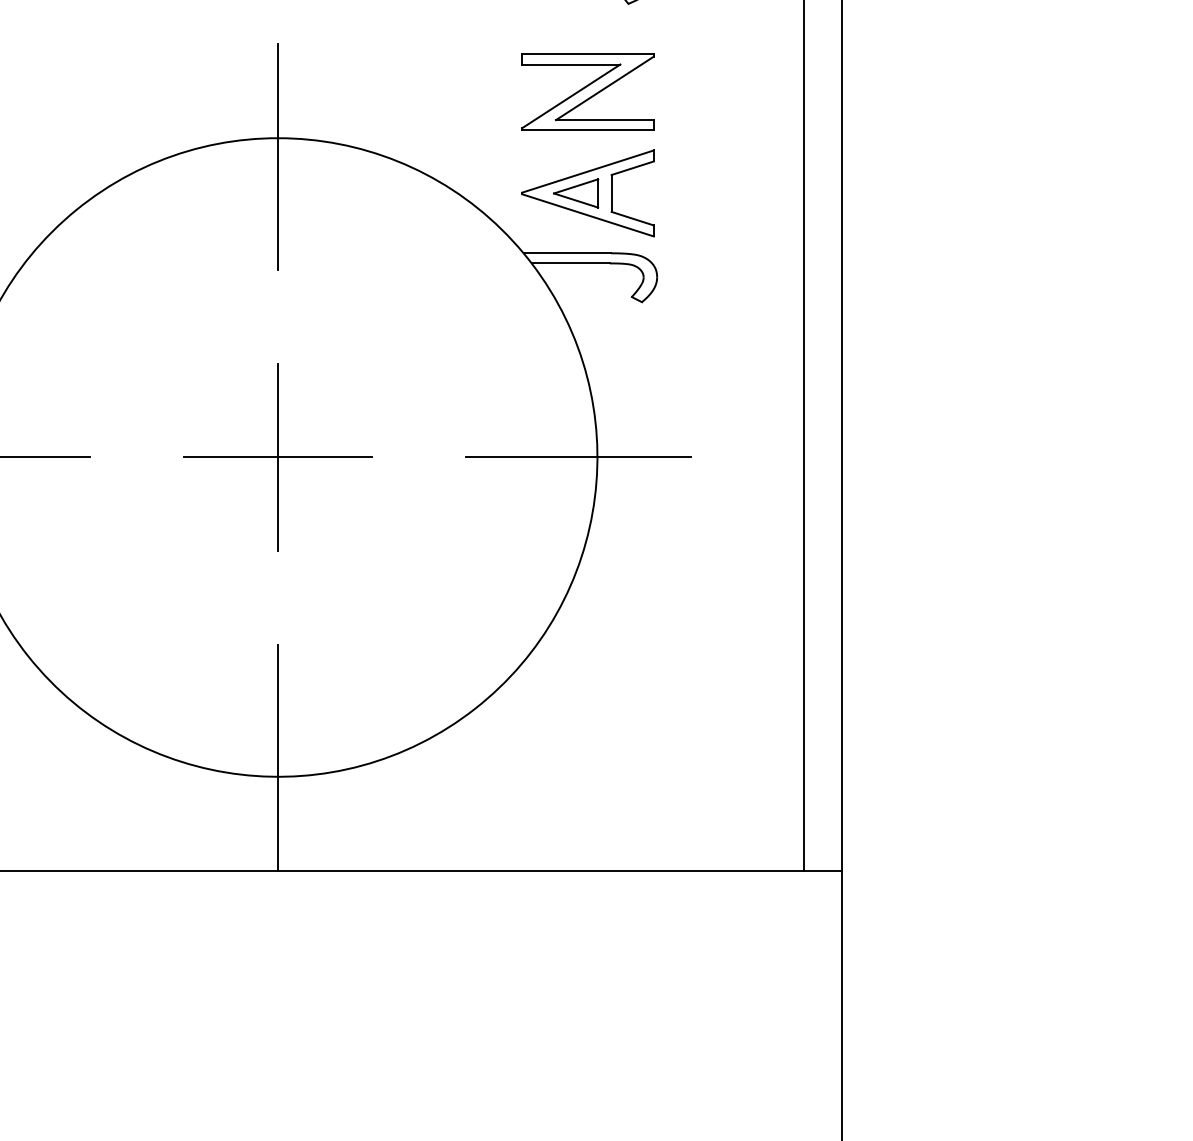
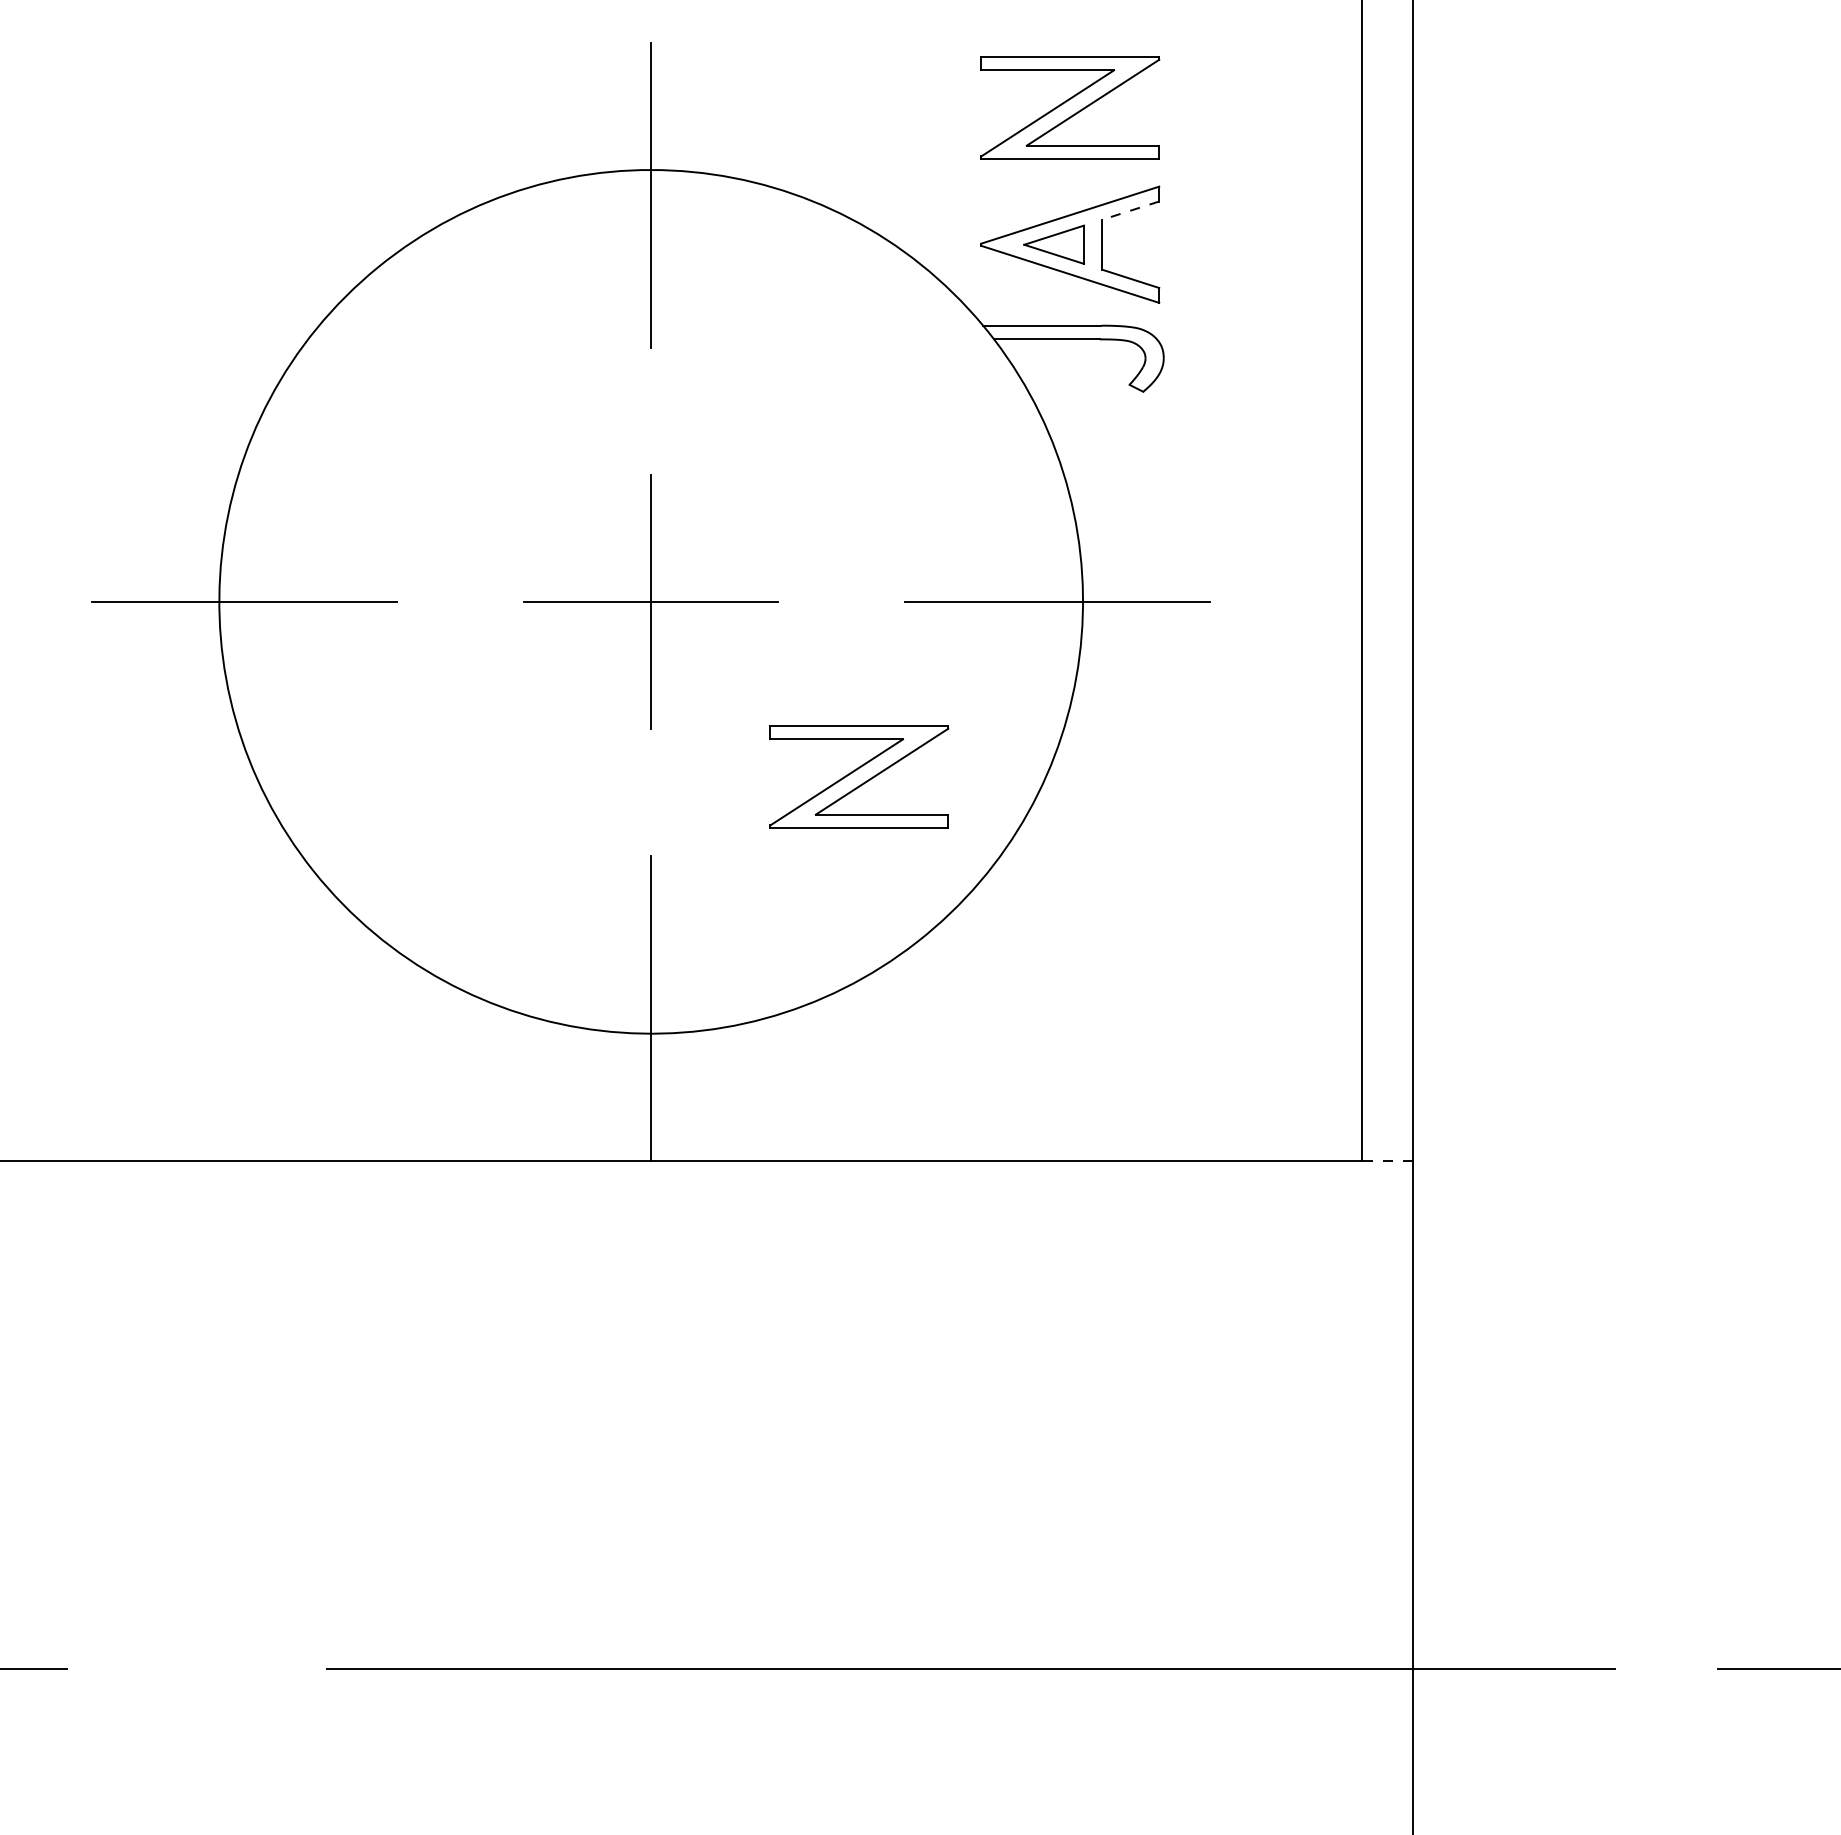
line: (632, 168) -> (1130, 210), solid -> dashed
part: (432, 586) -> (859, 776), added
line: (823, 870) -> (1388, 1160), solid -> dashed

